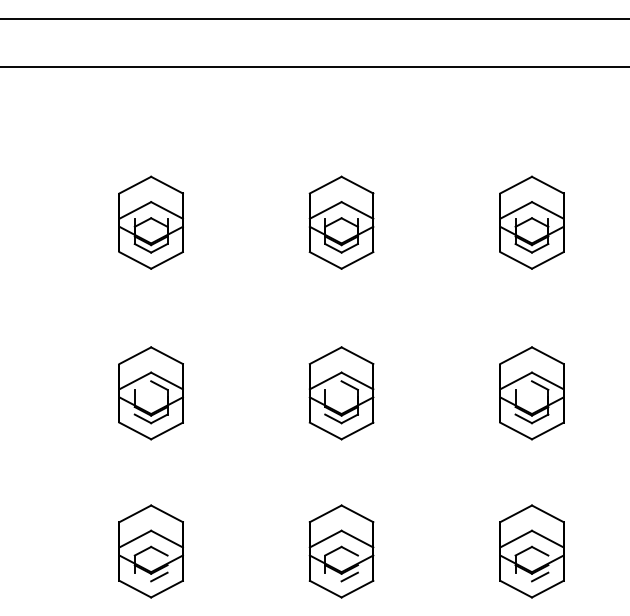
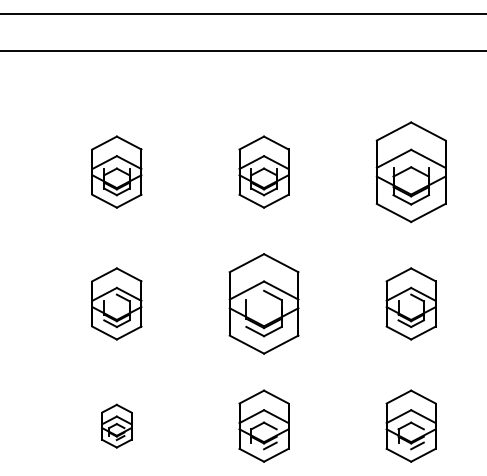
part: (531, 222) -> (410, 171), size x1.4
part: (341, 393) -> (263, 304), size x1.4
part: (150, 551) -> (116, 426), size x0.6

